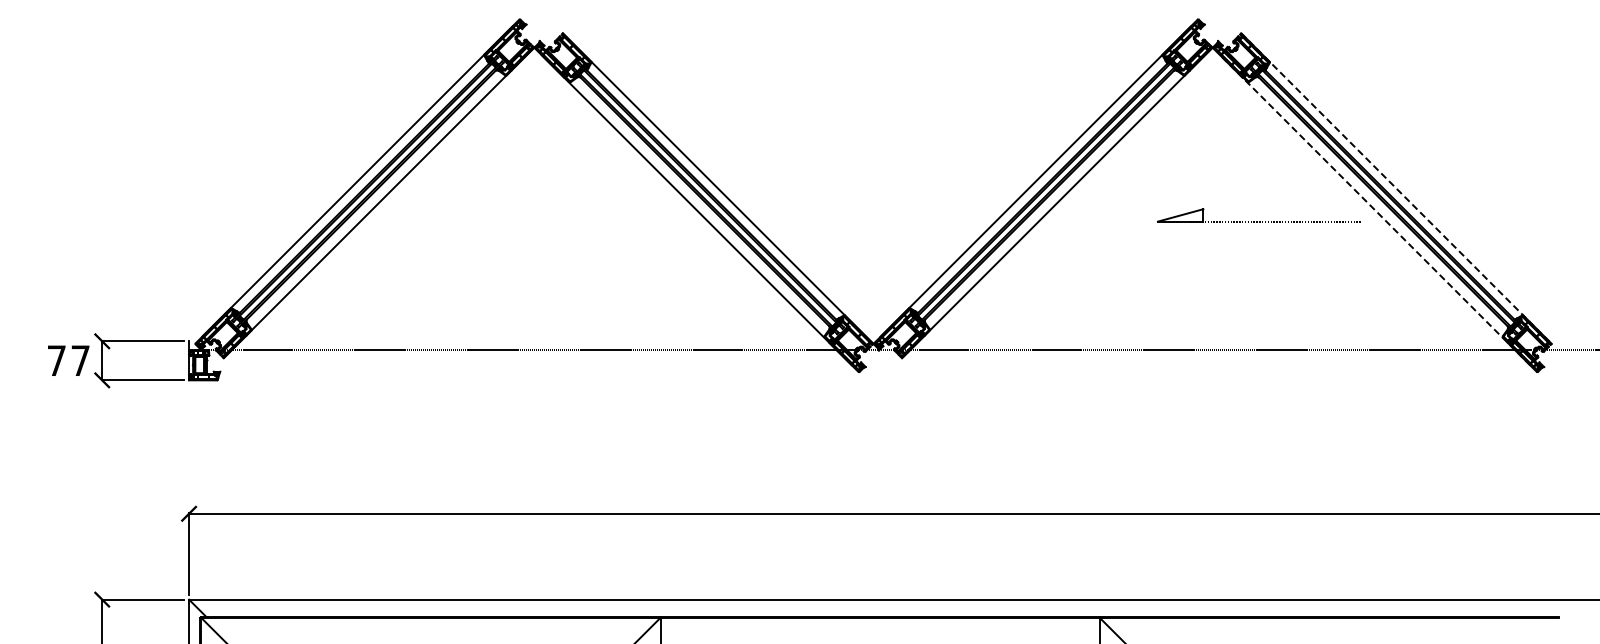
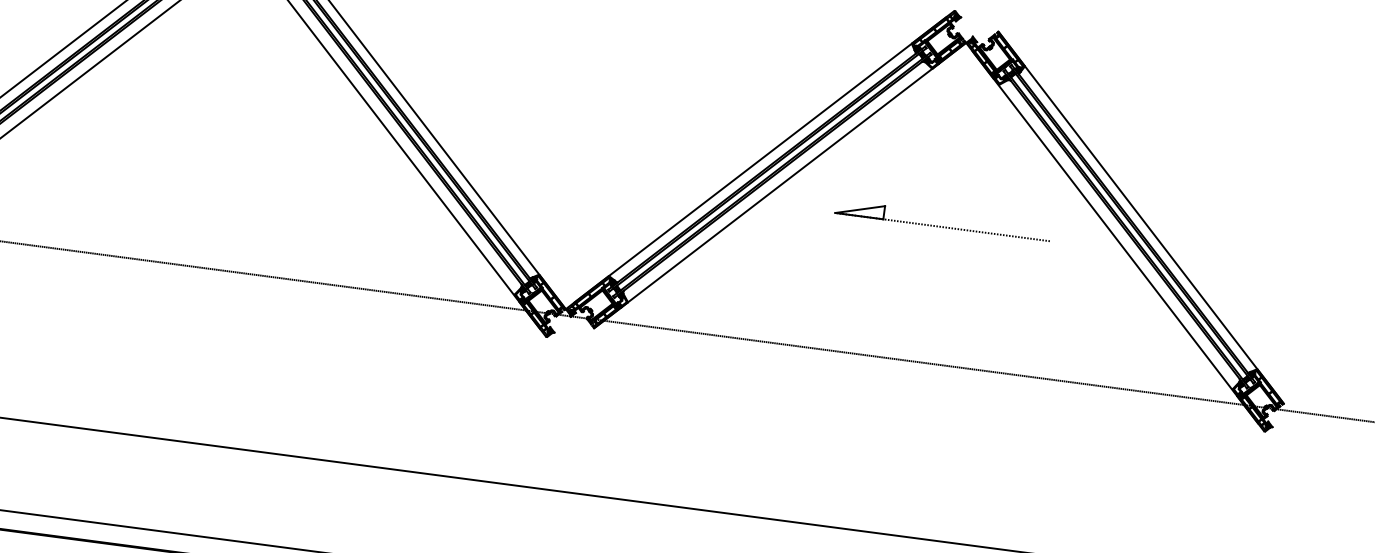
line: (1396, 188) -> (1141, 217), dashed -> solid
line: (1375, 210) -> (1115, 237), dashed -> solid
part: (1257, 221) -> (940, 226), moved

